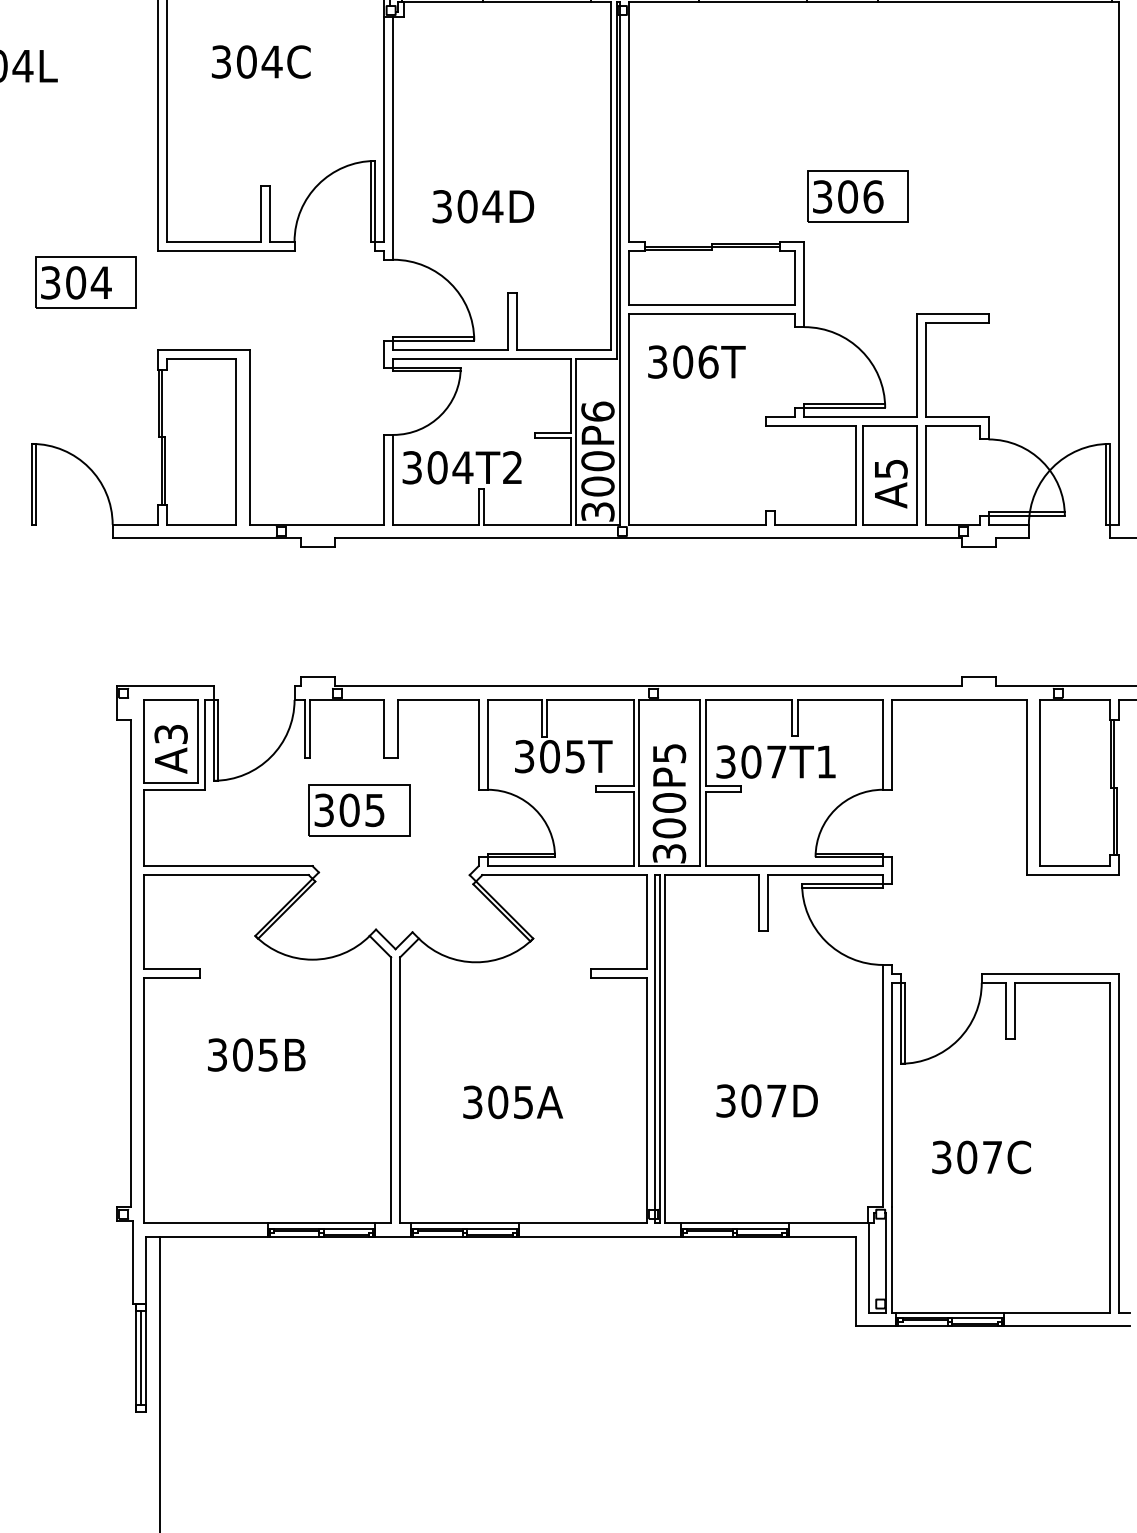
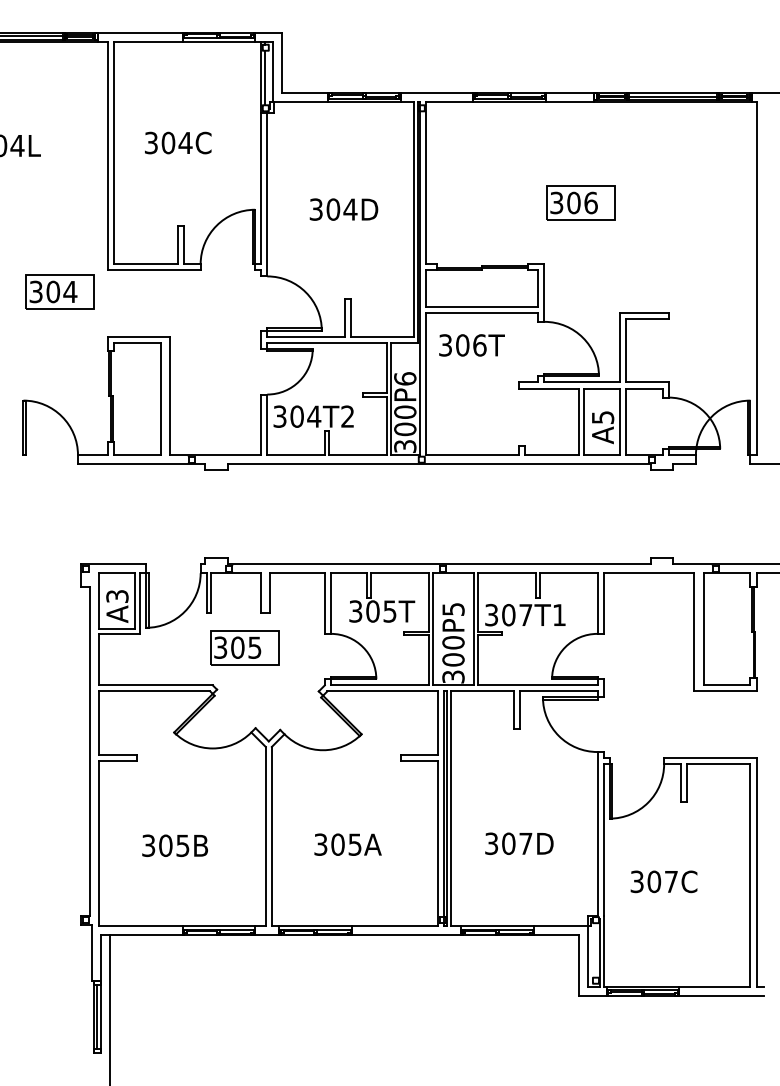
part: (857, 196) -> (580, 202), moved
text: (482, 206) -> (343, 209), moved
text: (255, 1054) -> (174, 845), moved

